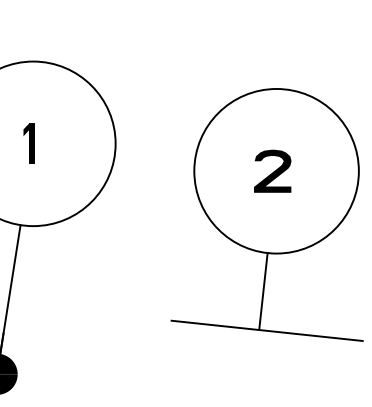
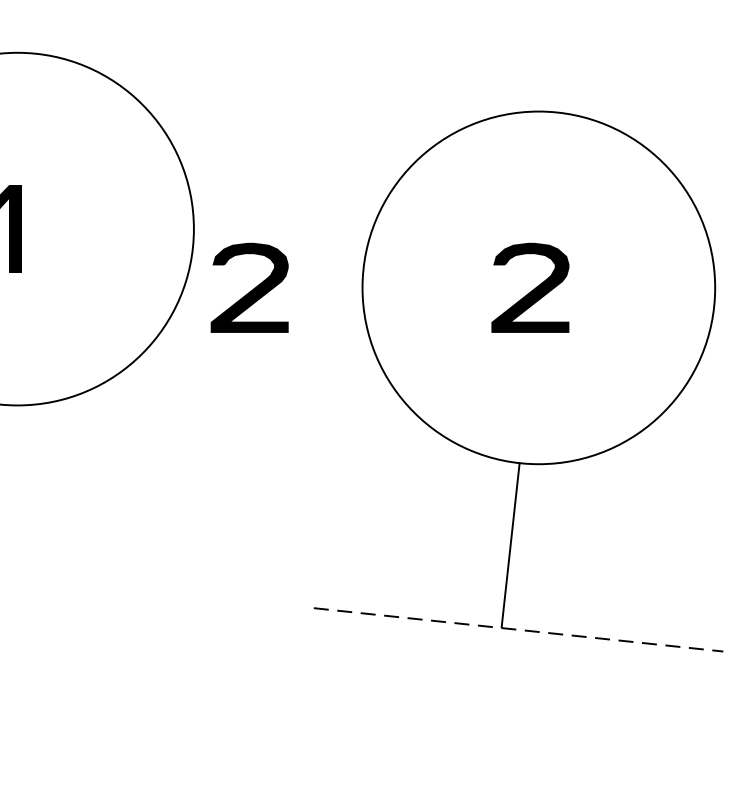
part: (141, 170) -> (249, 286), added
line: (267, 330) -> (519, 629), solid -> dashed

